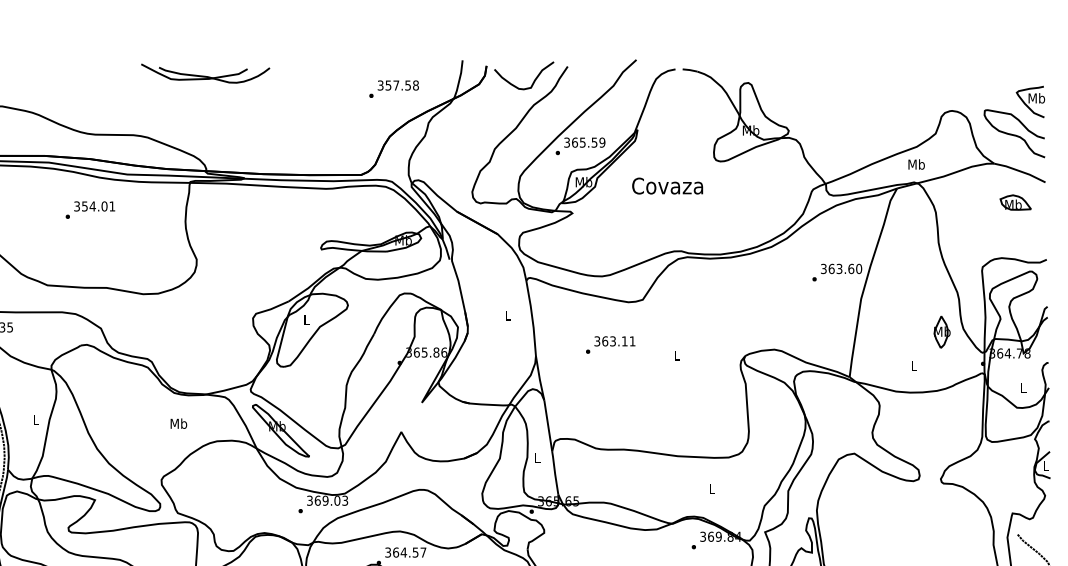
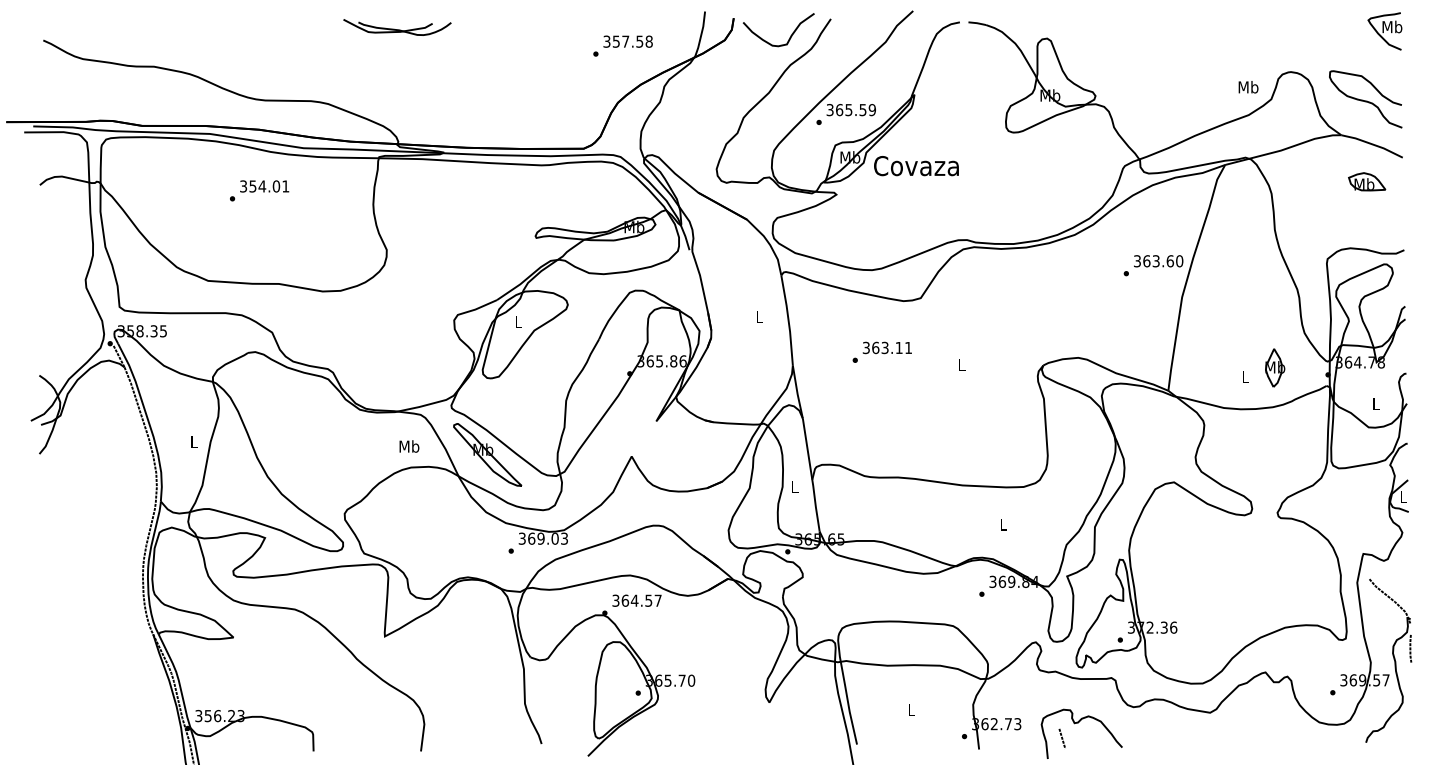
part: (205, 73) -> (397, 27), size x0.7
part: (1030, 102) -> (1384, 31), moved
text: (916, 164) -> (1248, 87), moved
text: (667, 186) -> (916, 166), moved
part: (942, 331) -> (1275, 367), moved
text: (178, 423) -> (409, 446), moved

